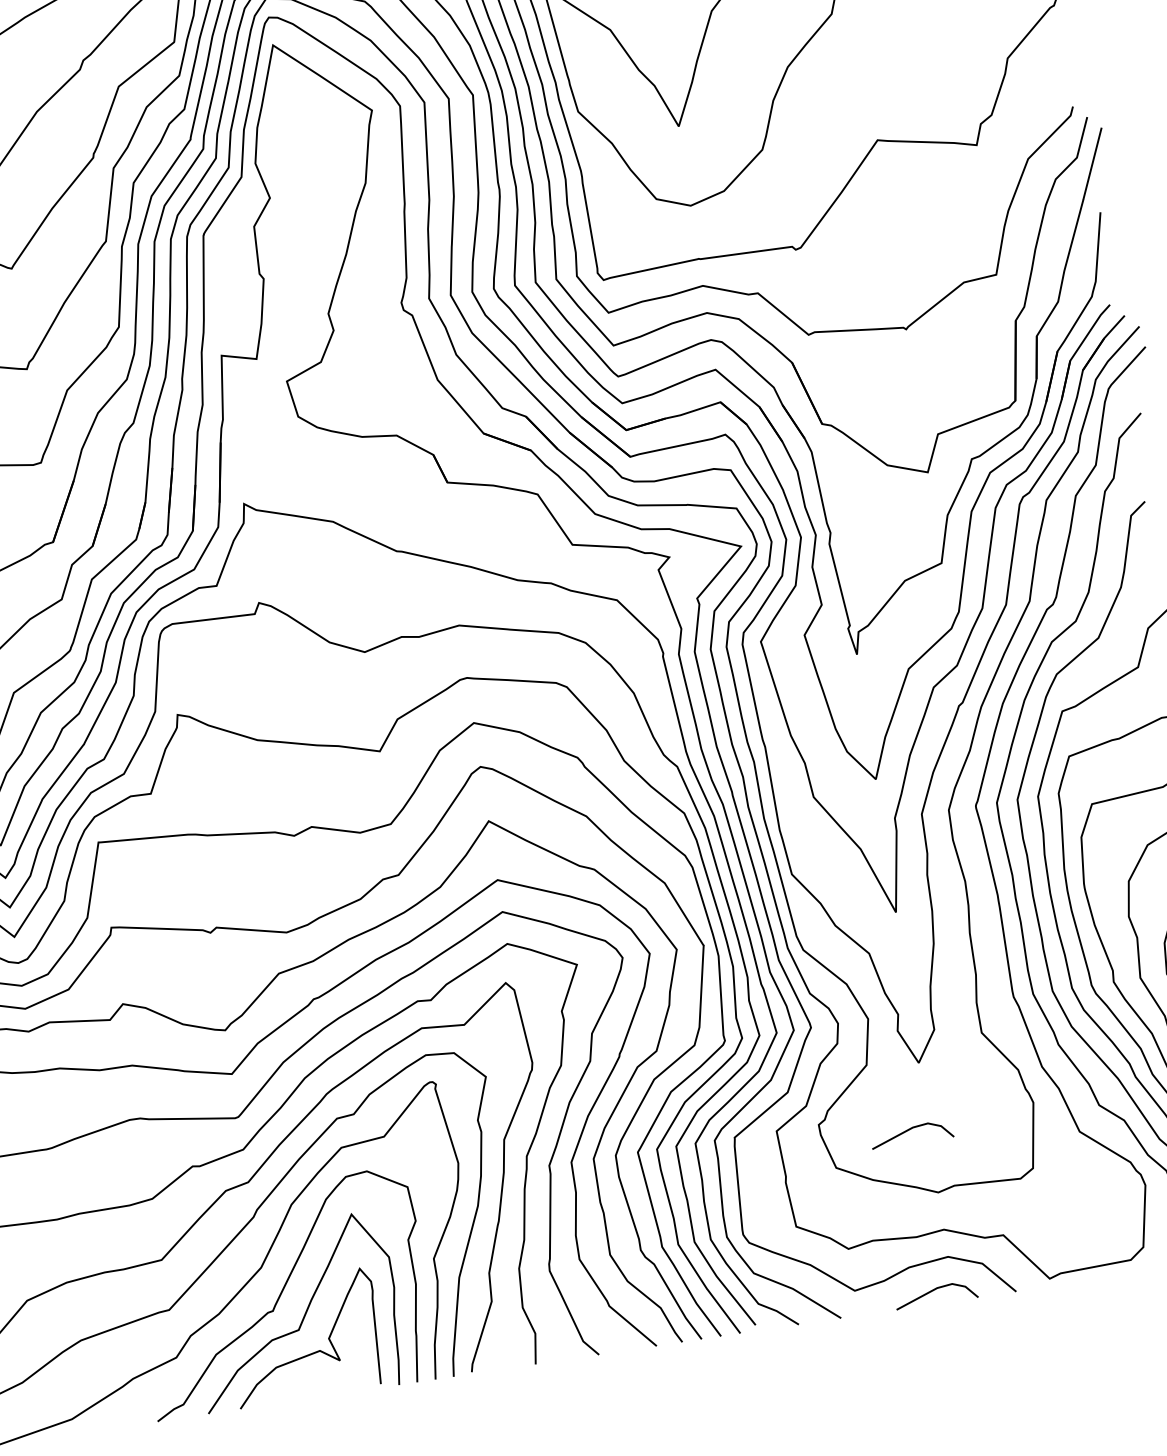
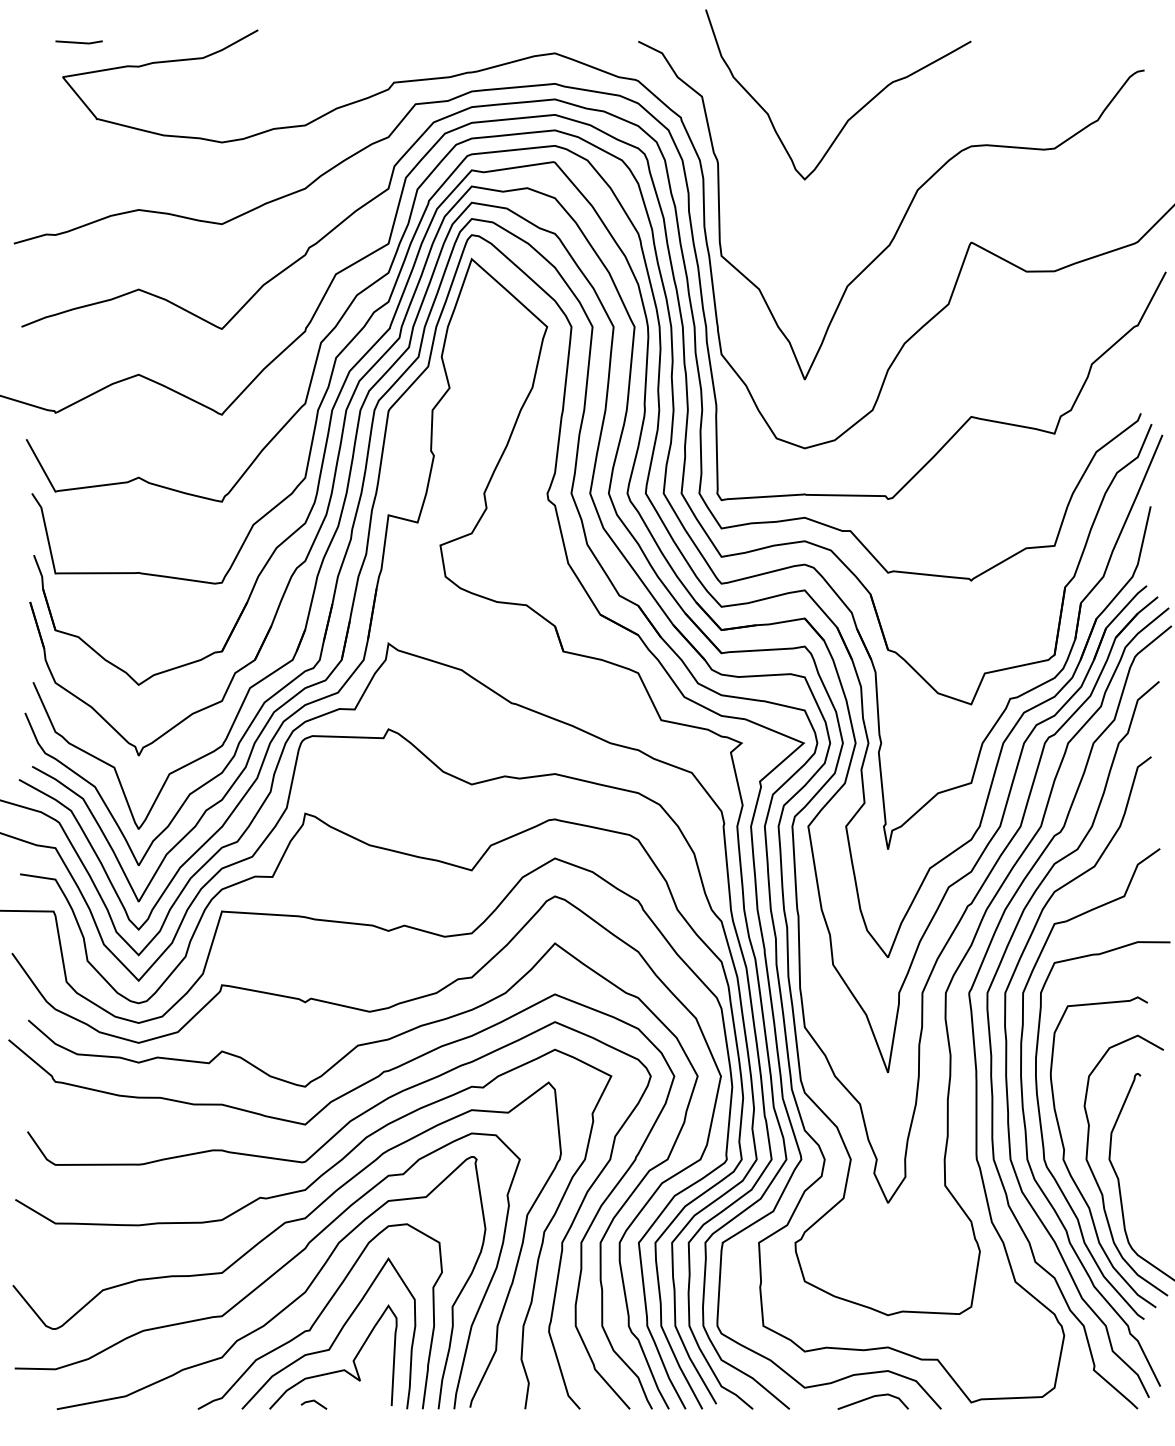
line: (909, 1130) -> (871, 1259), removed
line: (292, 1393) -> (315, 1402), added

